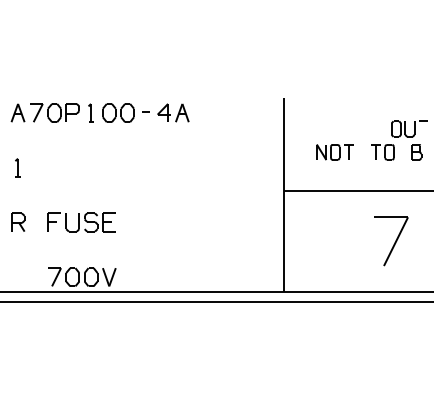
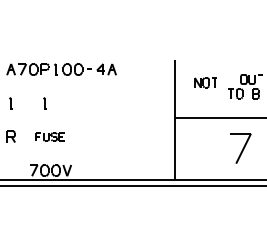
part: (334, 151) -> (205, 82), moved
line: (72, 168) -> (44, 103), added
part: (80, 221) -> (49, 136), size x0.7

